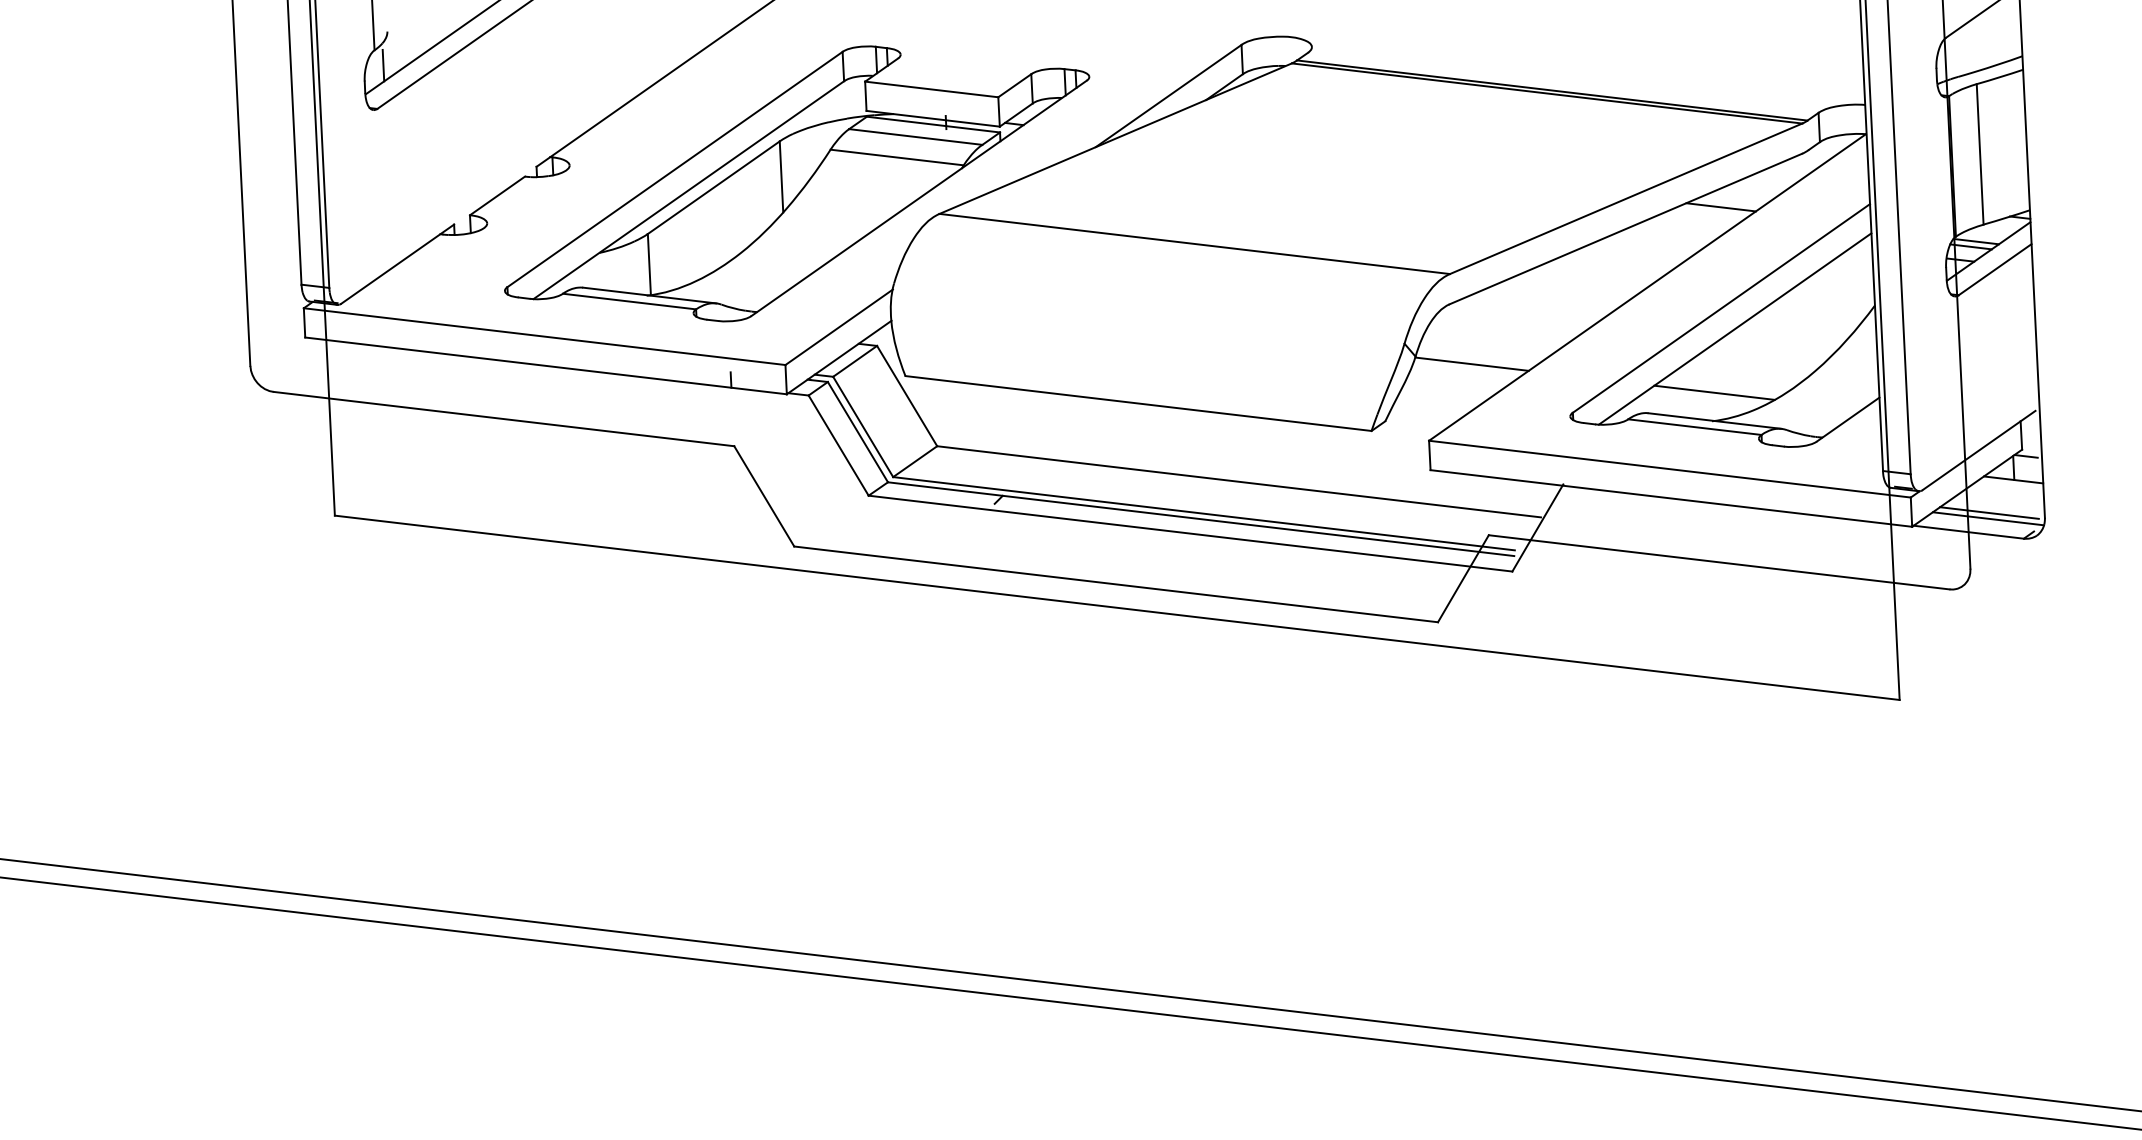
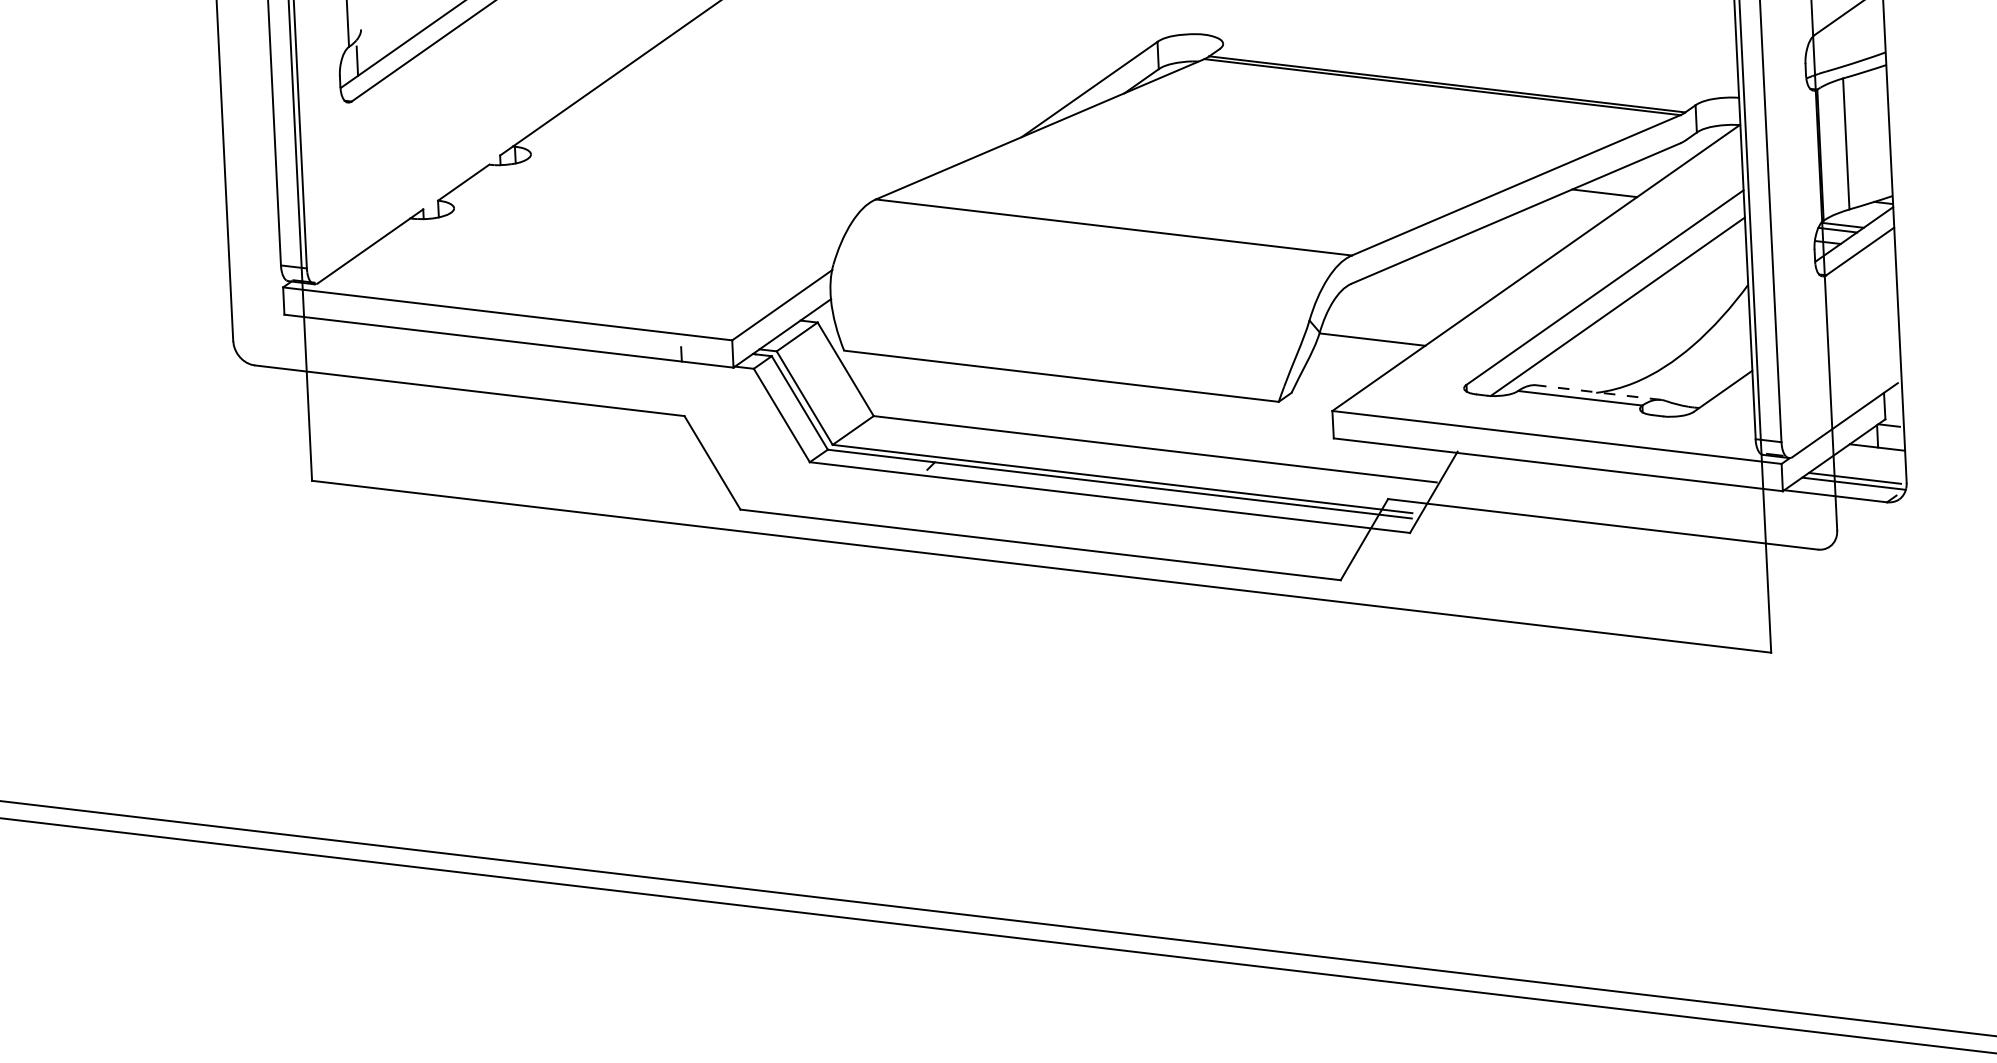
part: (796, 183) -> (742, 171), removed
line: (1714, 391) -> (1598, 365), removed
line: (1715, 420) -> (1599, 392), solid -> dashed

